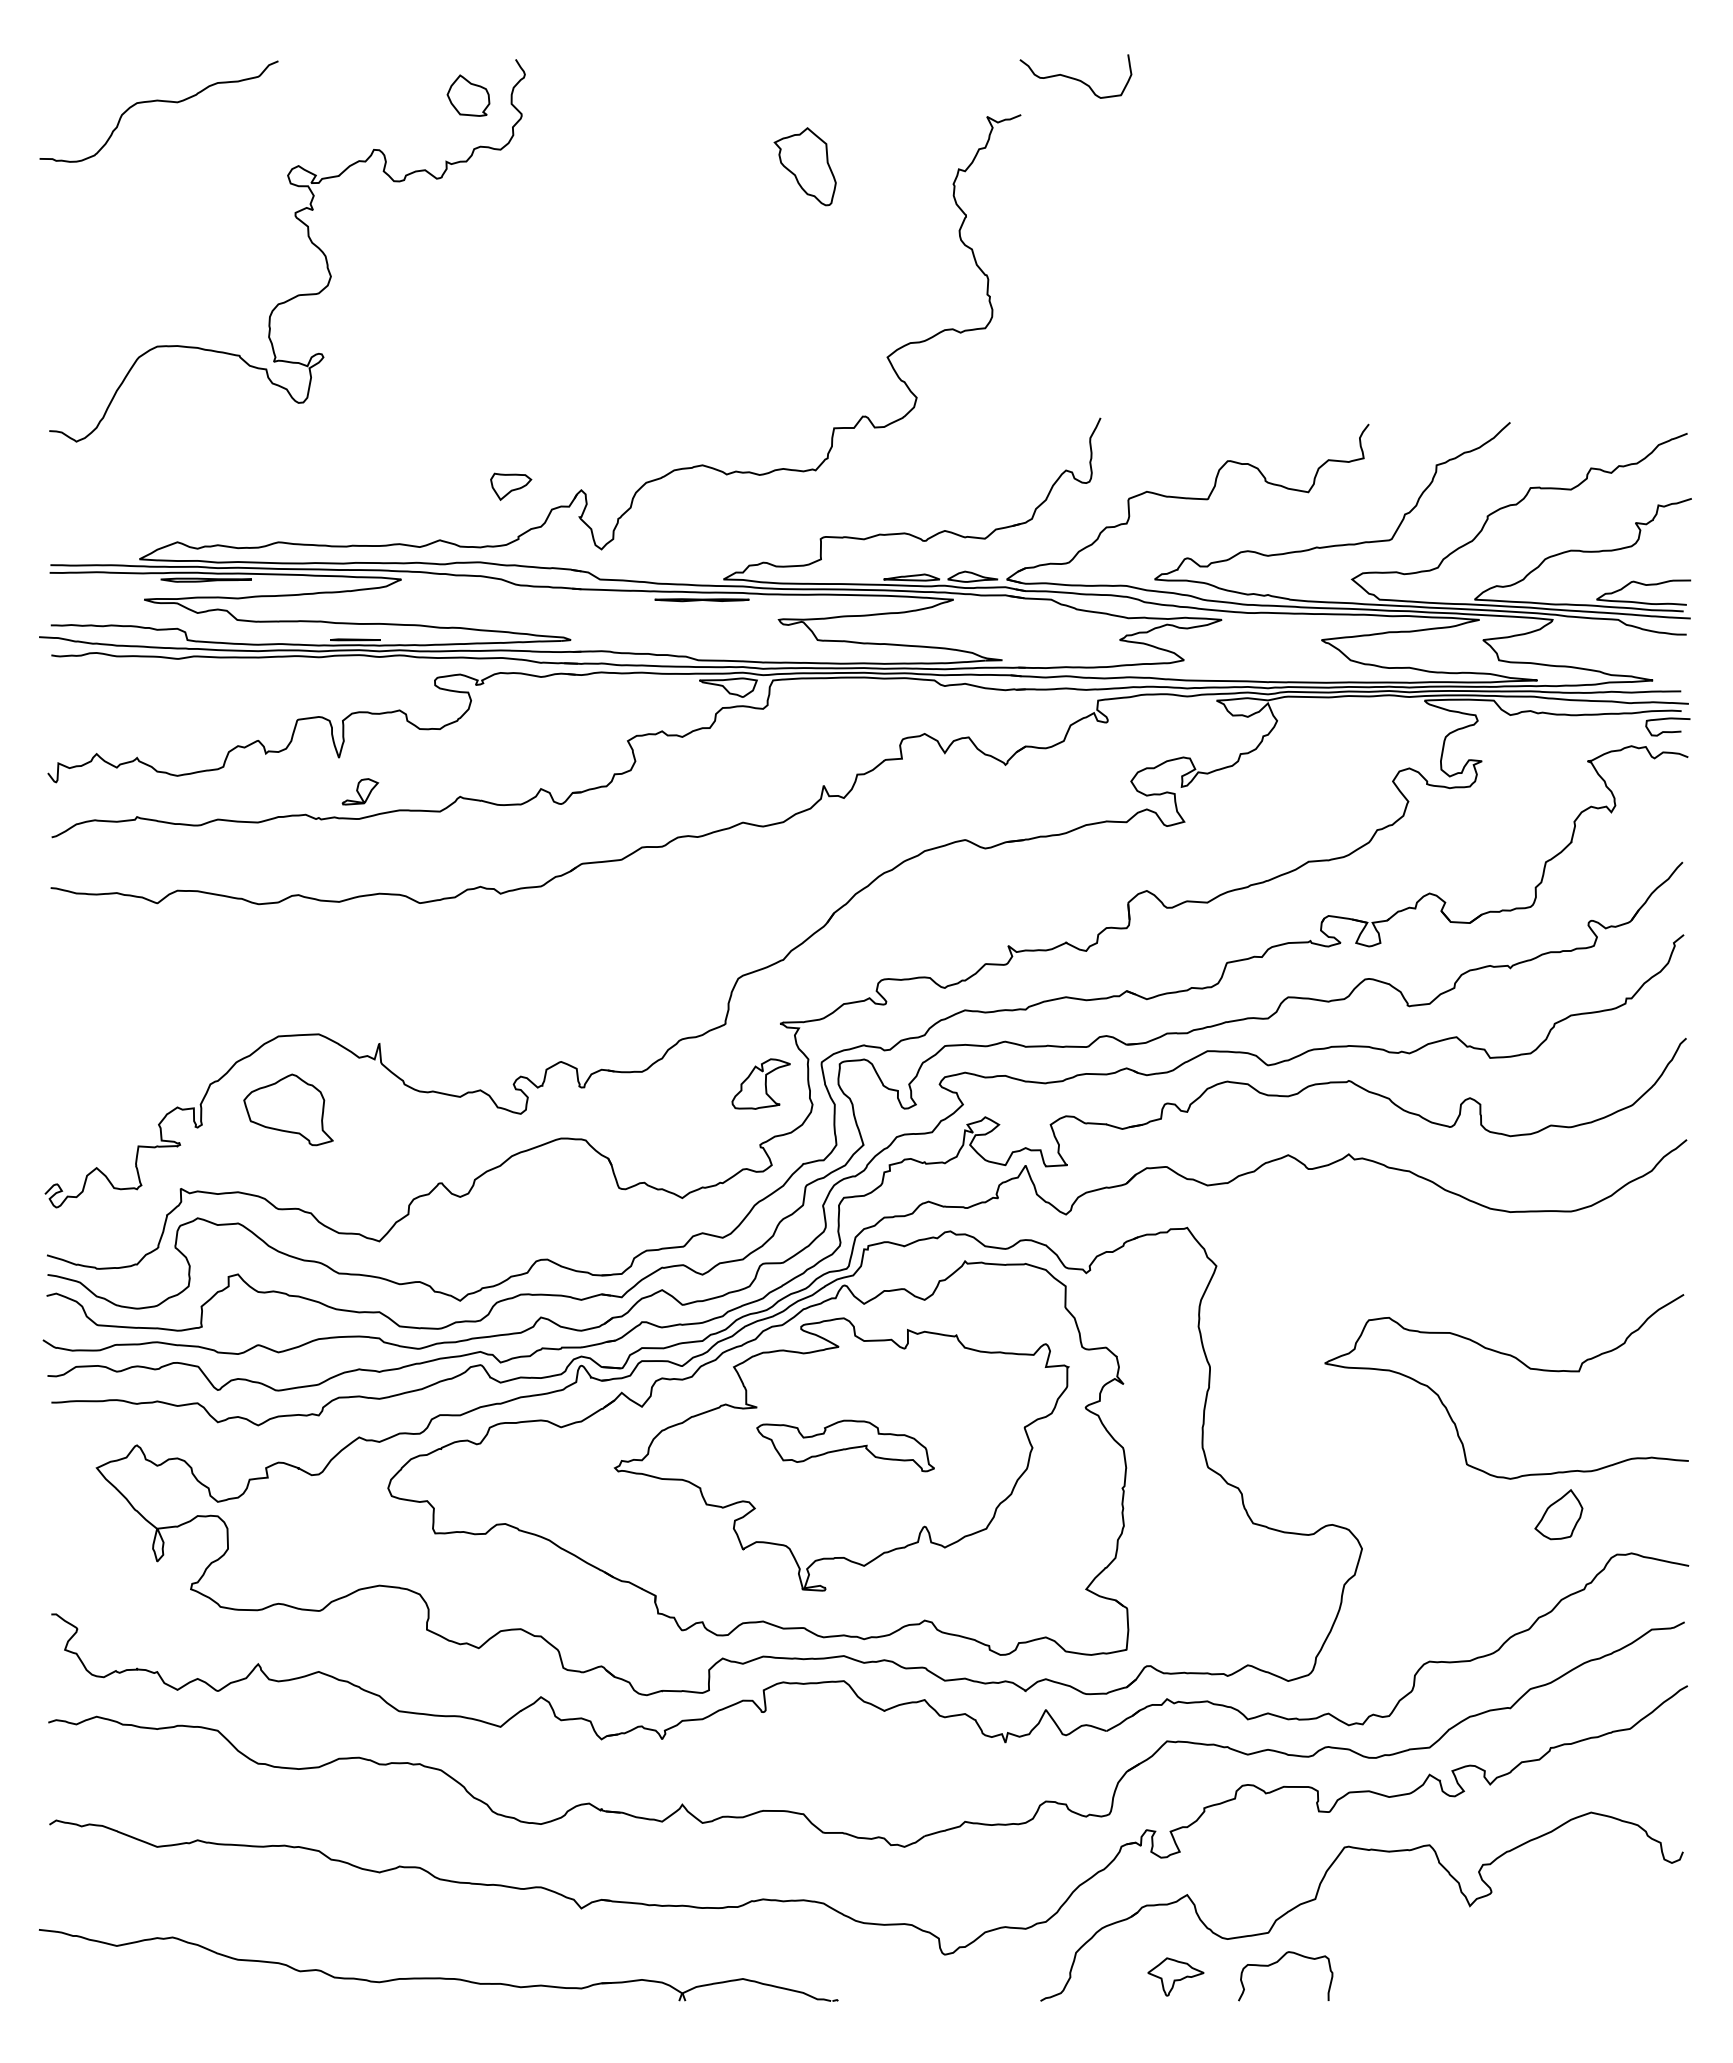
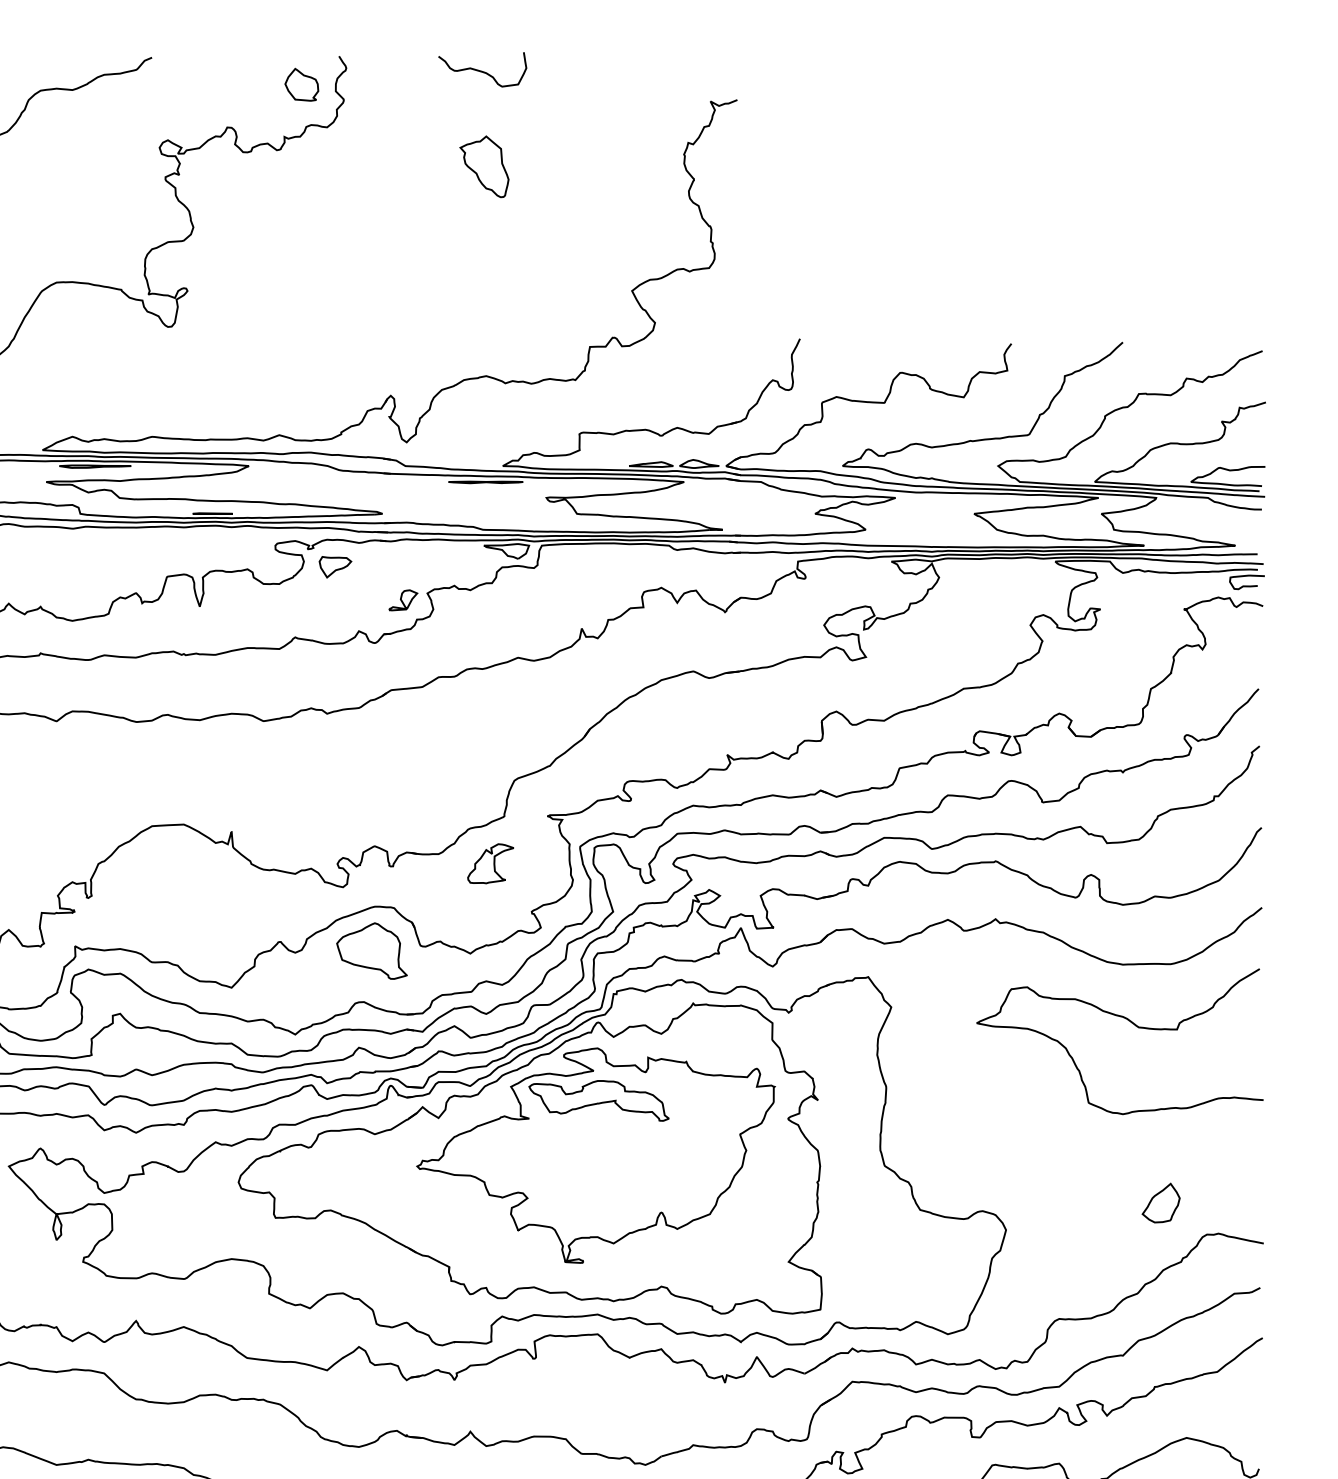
curve: (1075, 78) -> (482, 71), moved
part: (804, 166) -> (483, 166), moved
part: (511, 486) -> (335, 566), moved
part: (360, 791) -> (403, 600), moved
part: (760, 1083) -> (490, 863), moved
part: (288, 1109) -> (371, 950), moved
curve: (1521, 1363) -> (1131, 1023), moved
part: (845, 1445) -> (598, 1100), moved

